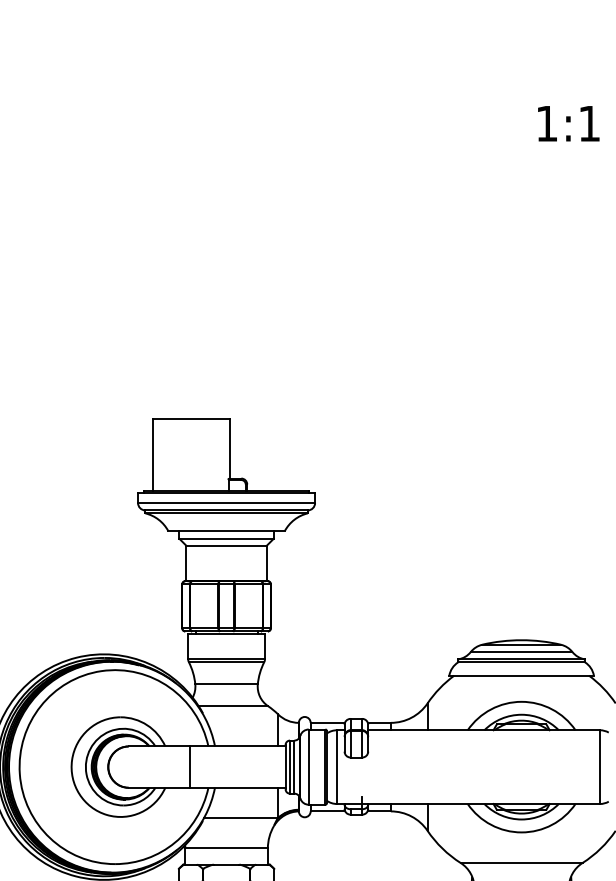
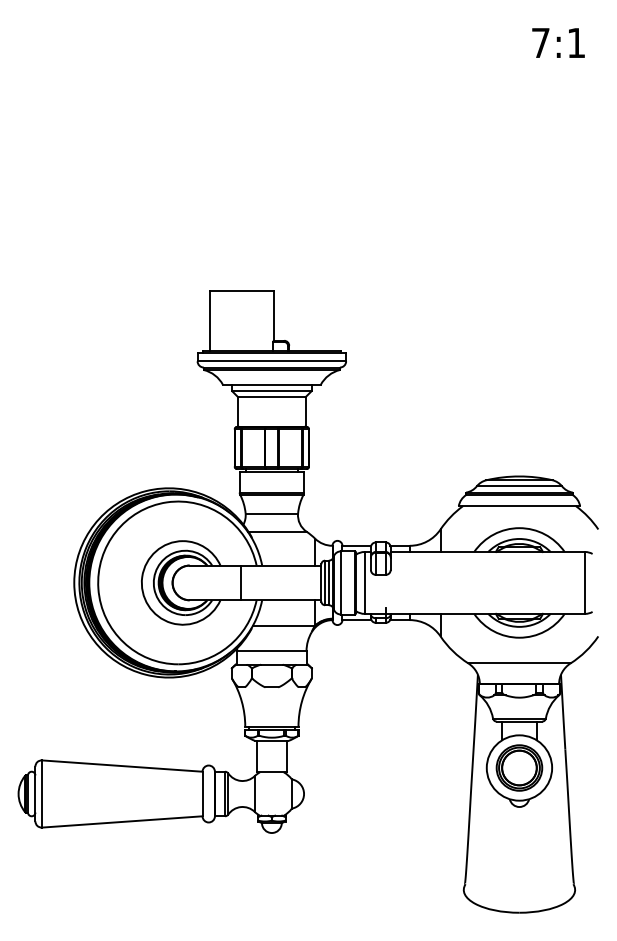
text: (546, 123) -> (540, 42), 1:1 -> 7:1

